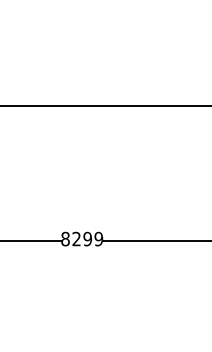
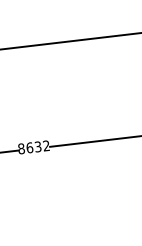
text: (87, 238) -> (37, 146), 8299 -> 8632

